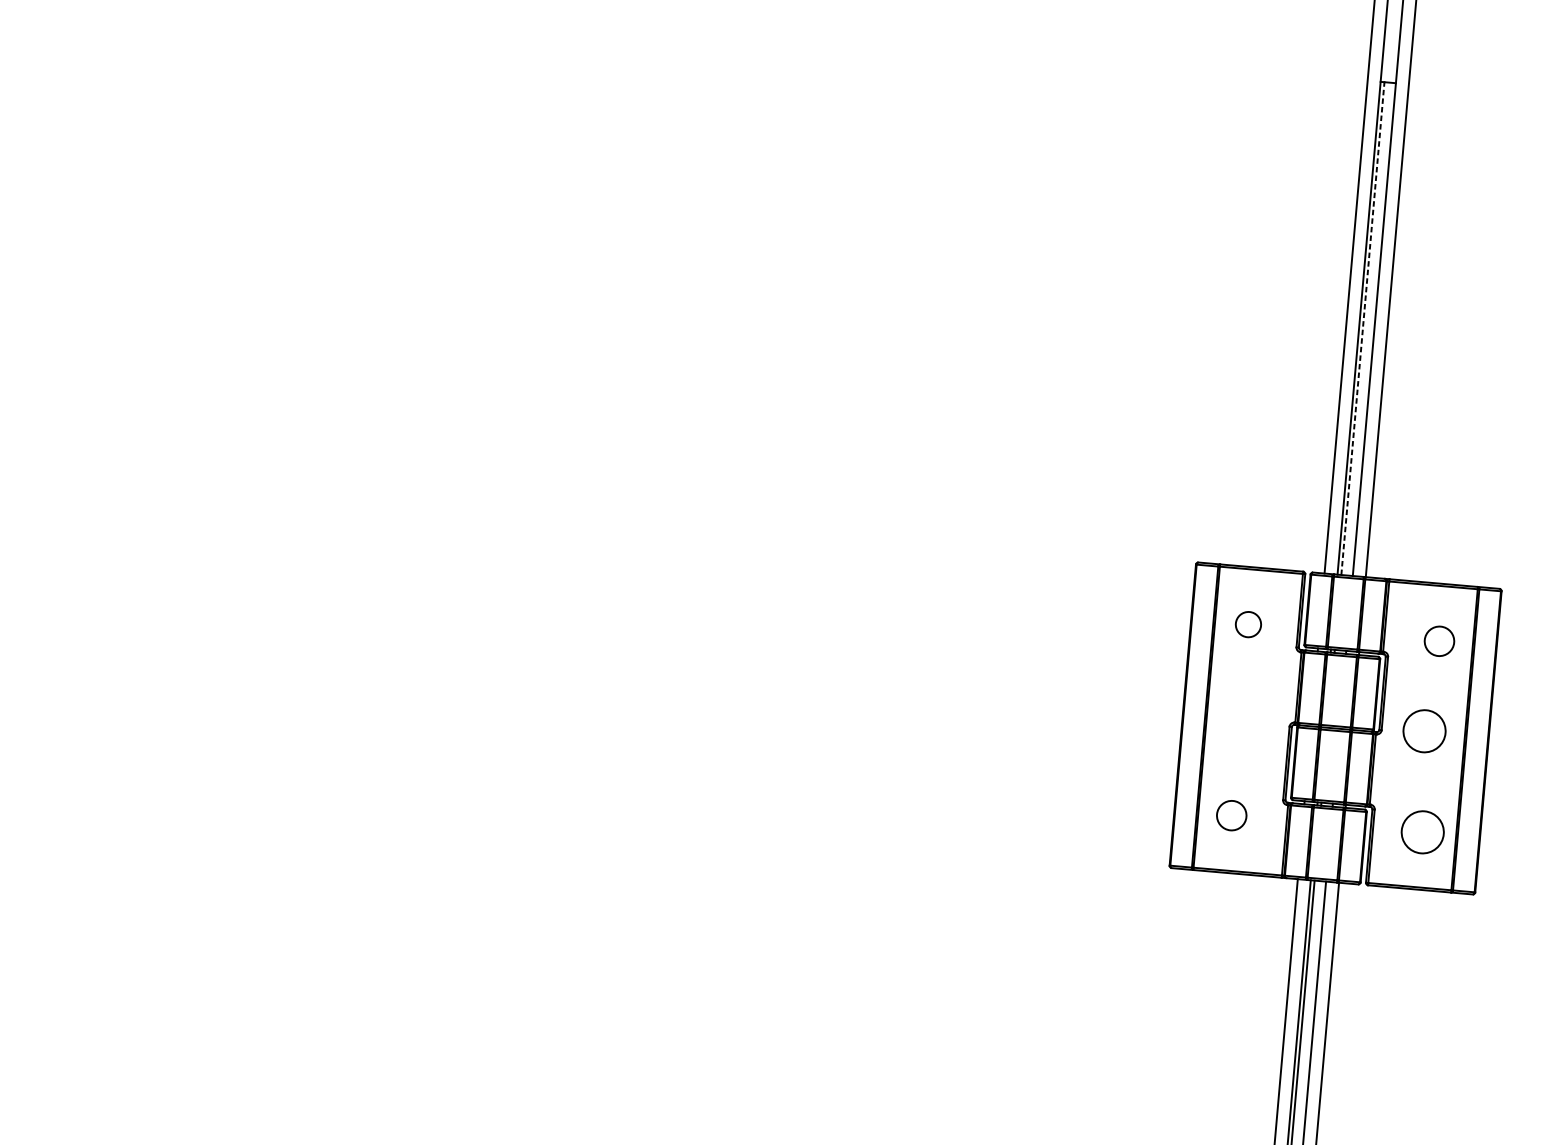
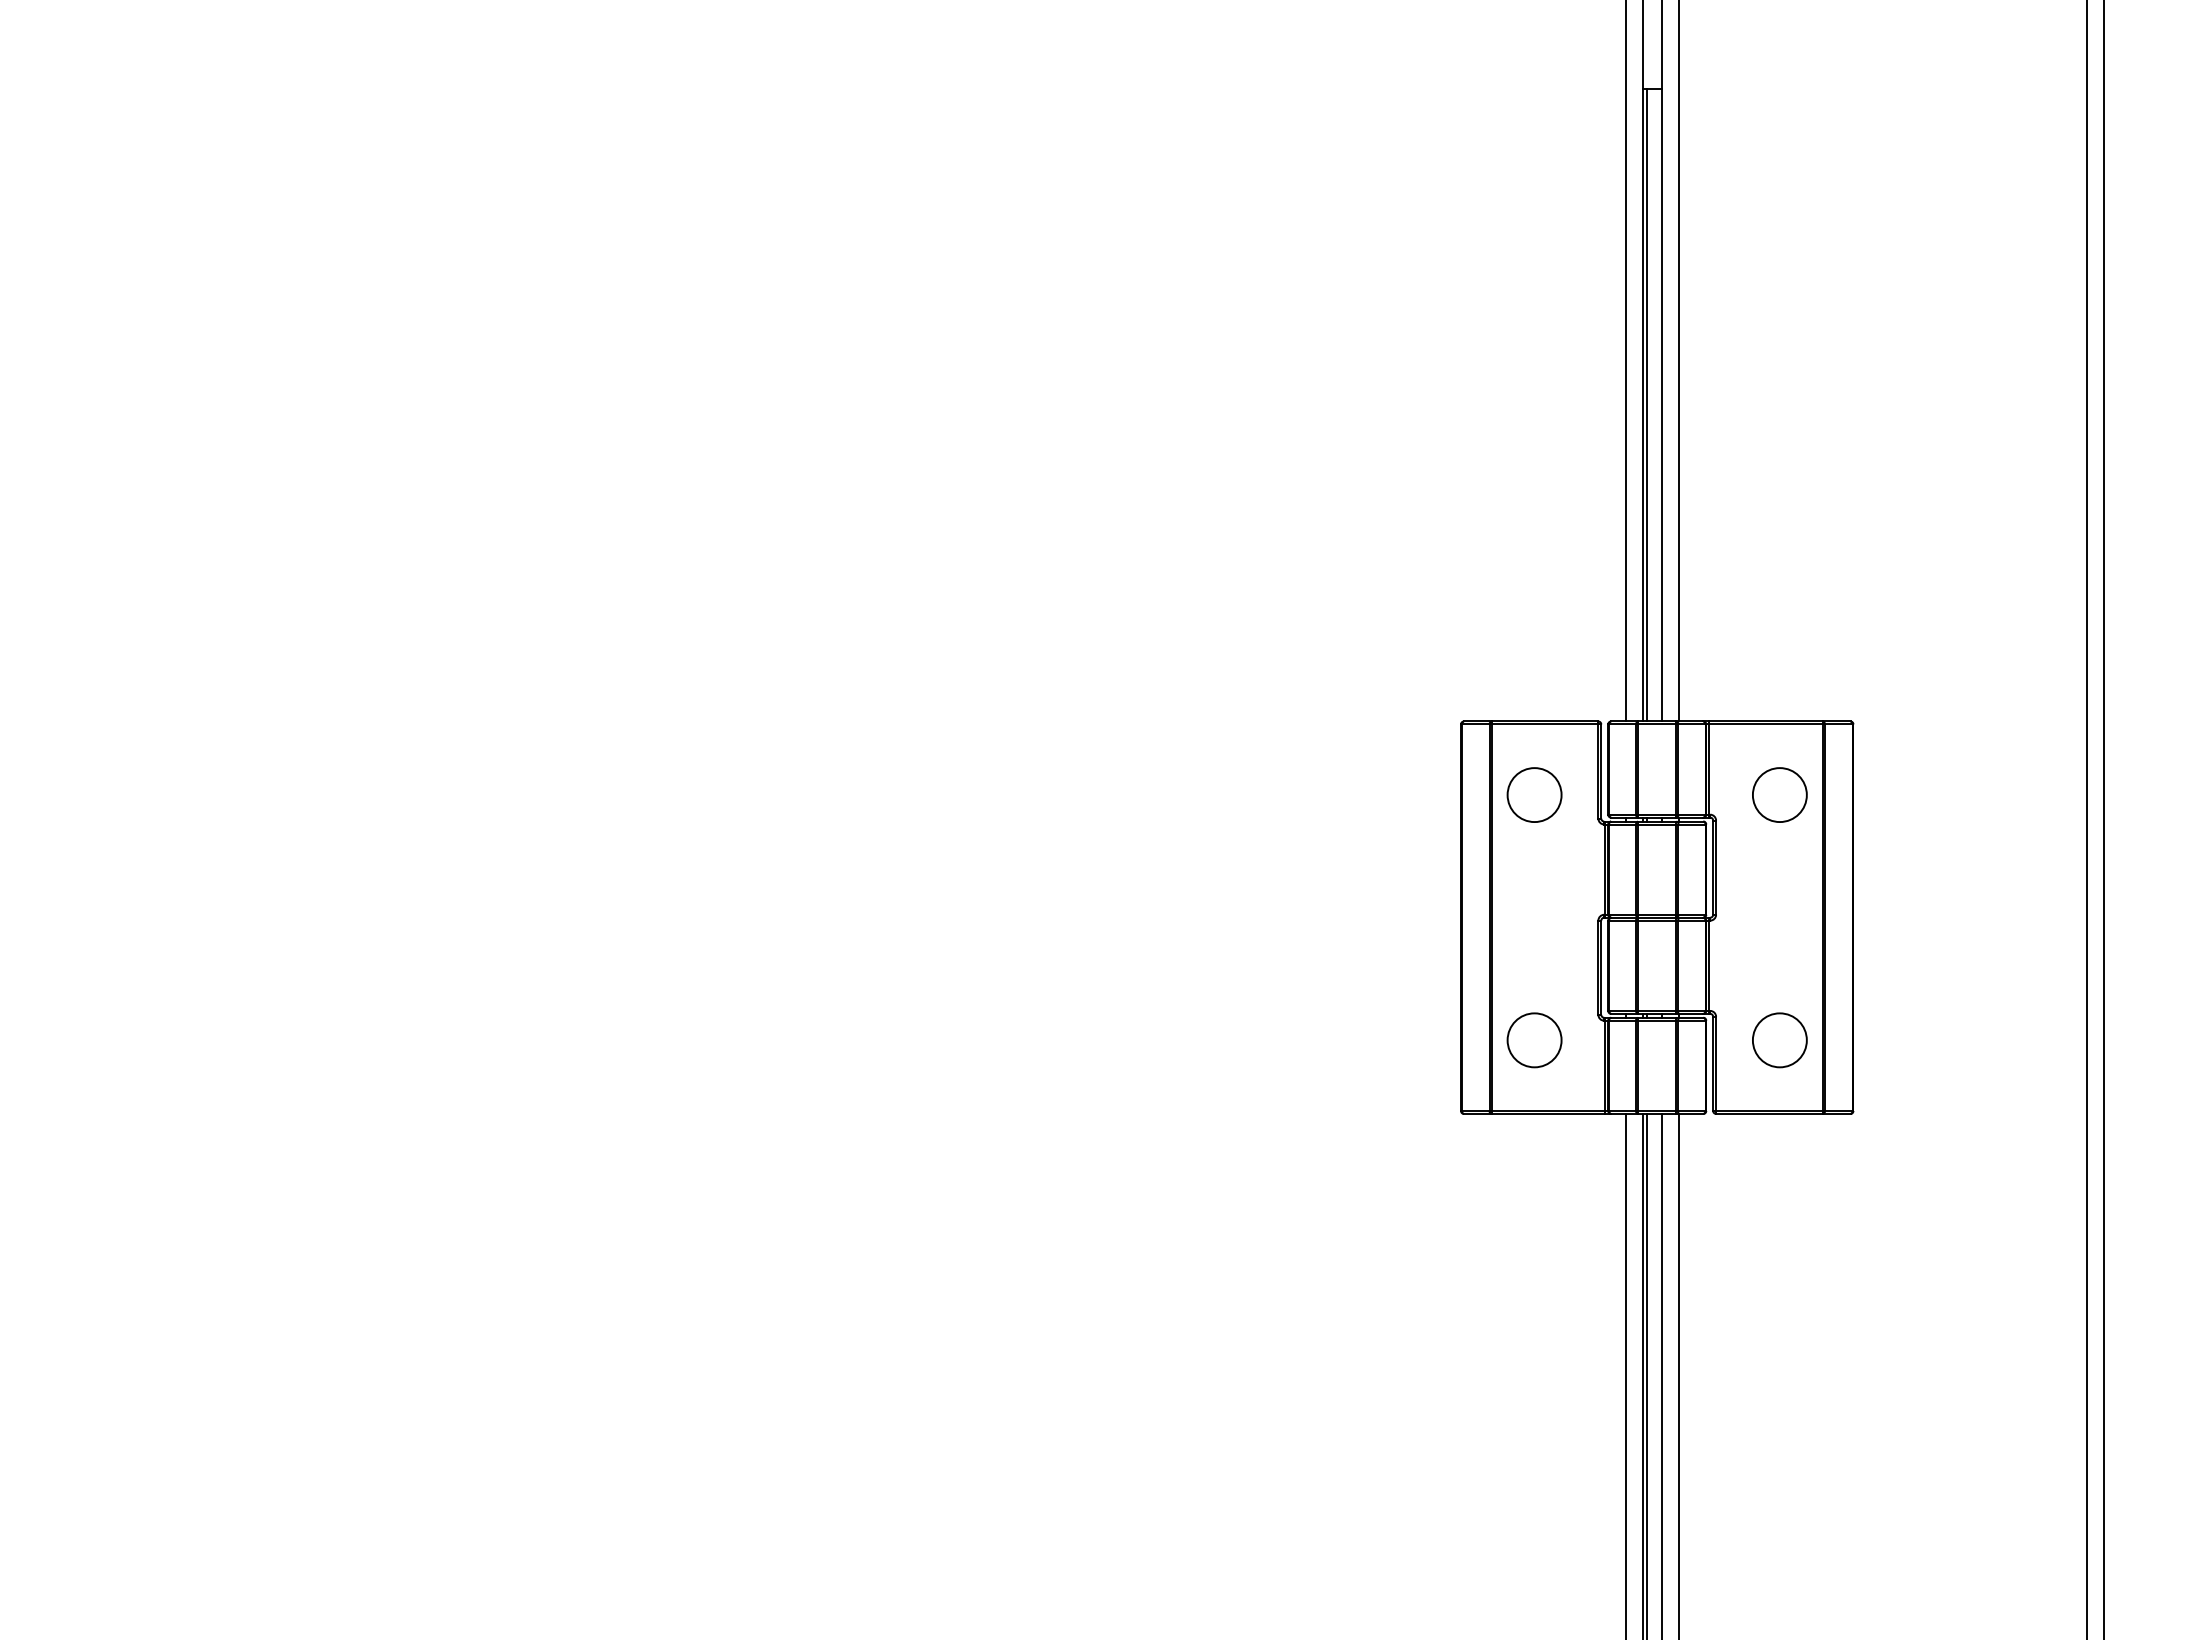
line: (1363, 328) -> (1647, 404), dashed -> solid
circle: (1248, 624) -> (1534, 795), size x1.67
circle: (1439, 641) -> (1779, 795), size x1.43
circle: (1424, 731) -> (1770, 911), removed
circle: (1231, 815) -> (1534, 1040), size x1.43

